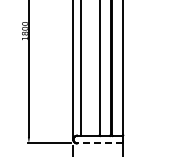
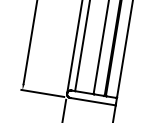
line: (100, 143) -> (93, 101), dashed -> solid

